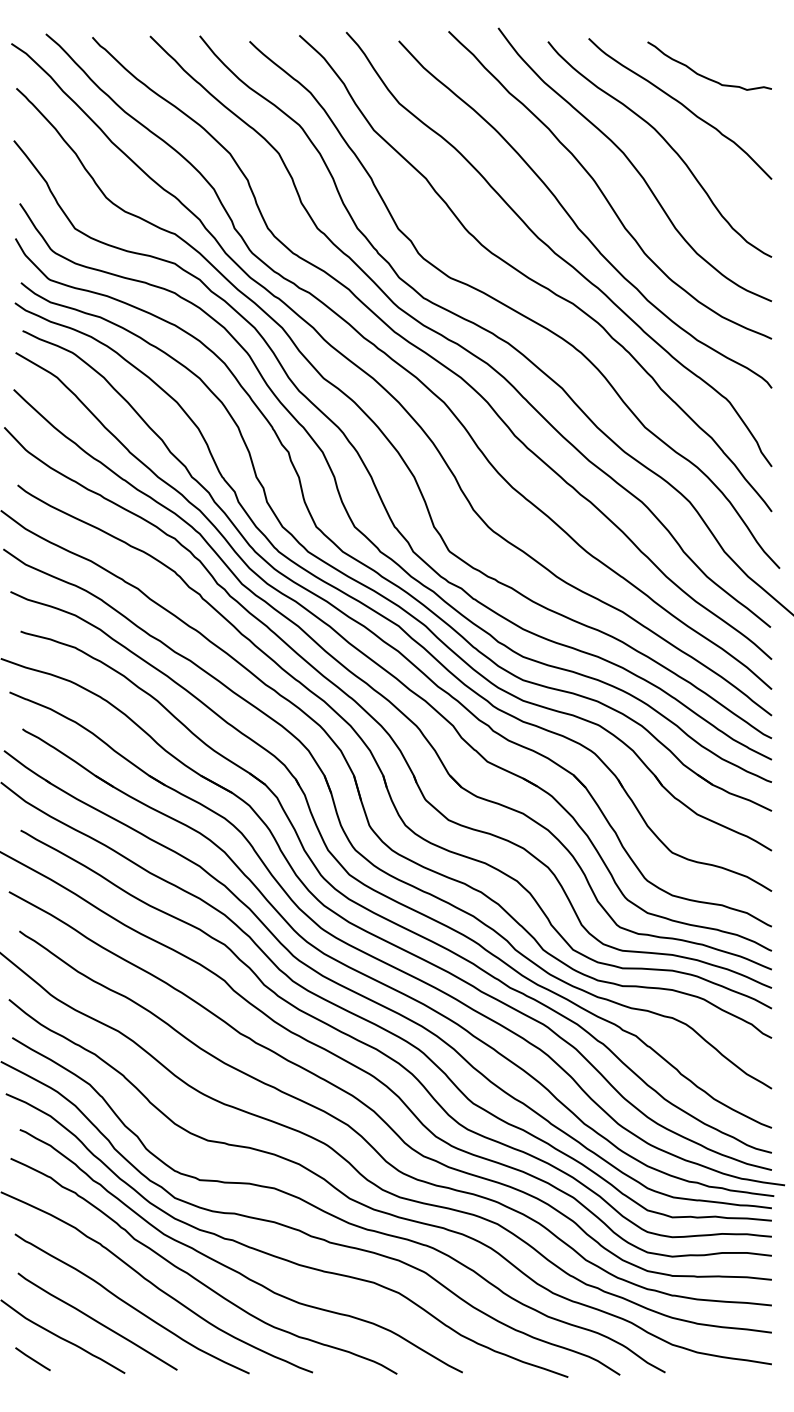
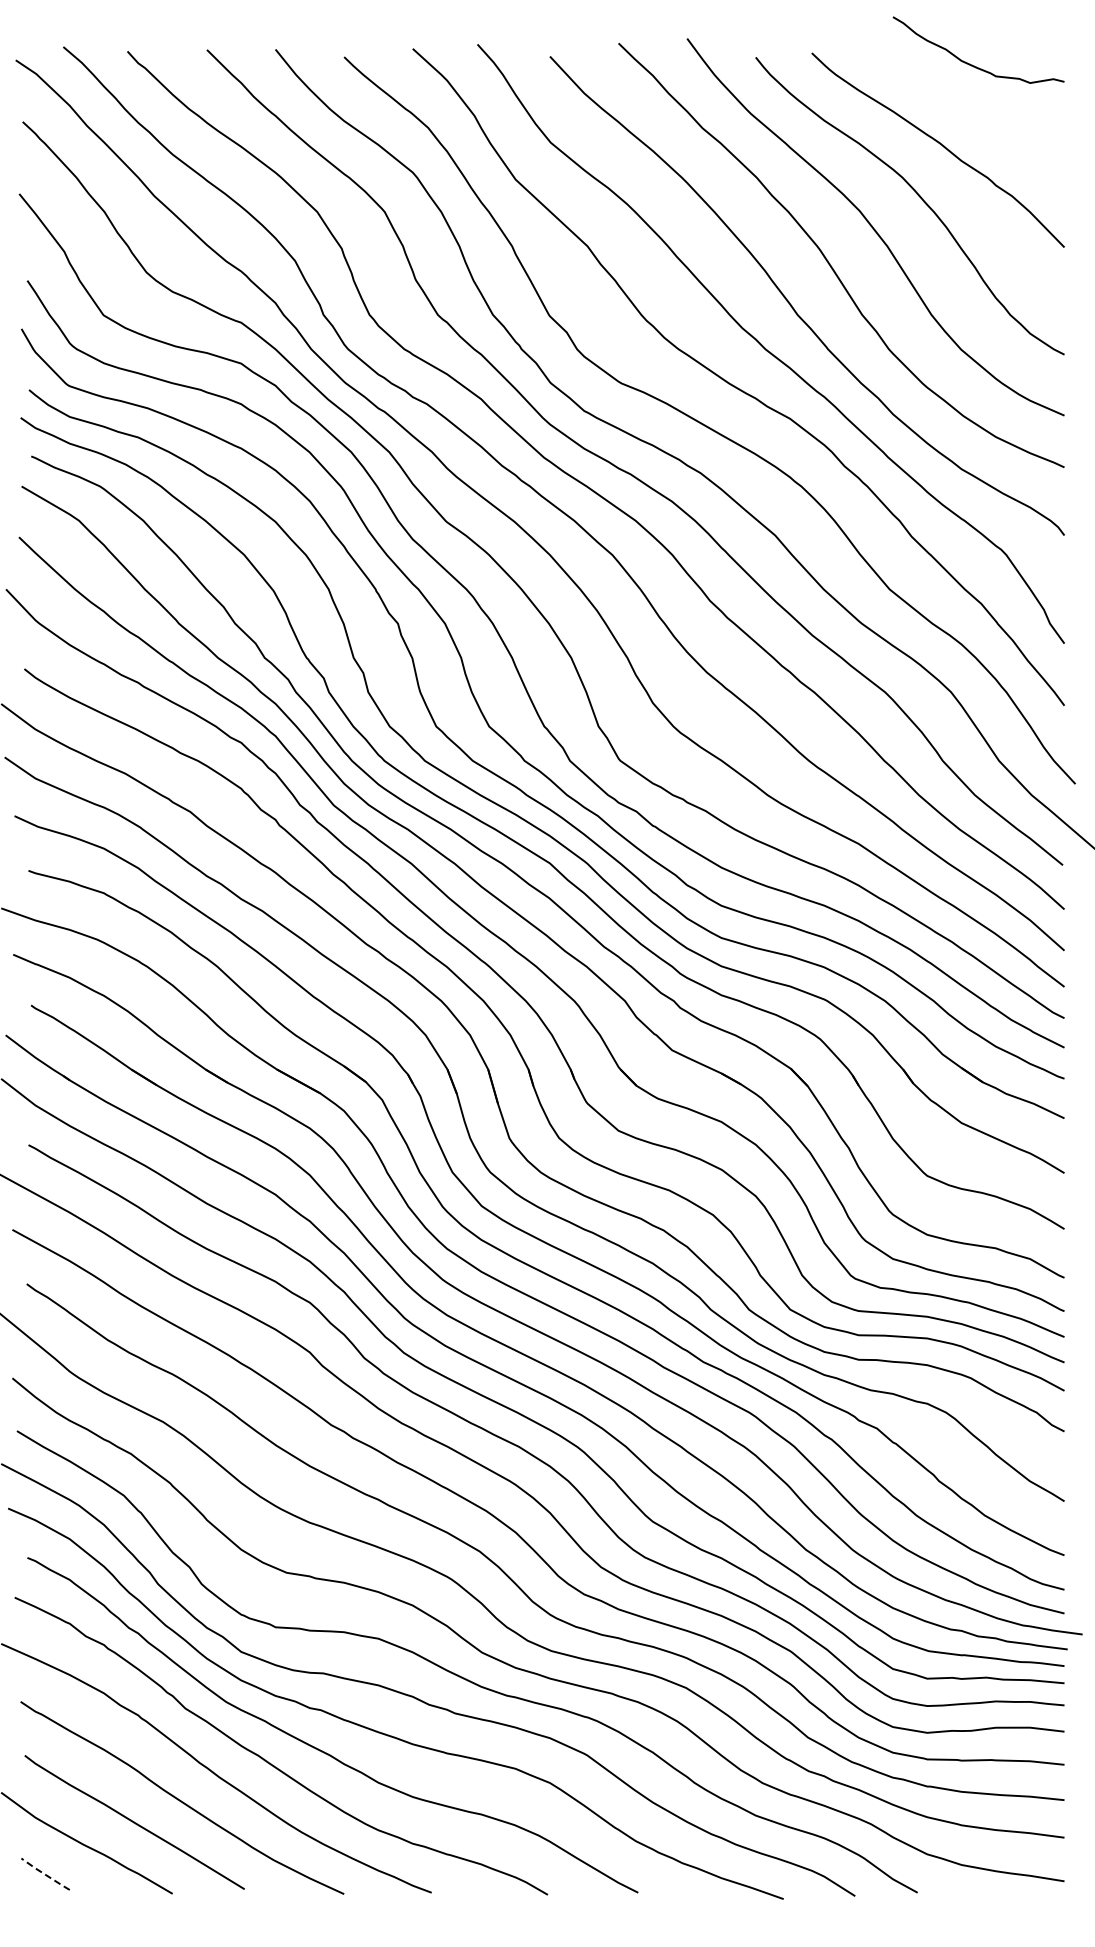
curve: (703, 75) -> (970, 63), moved
line: (32, 1359) -> (45, 1874), solid -> dashed

